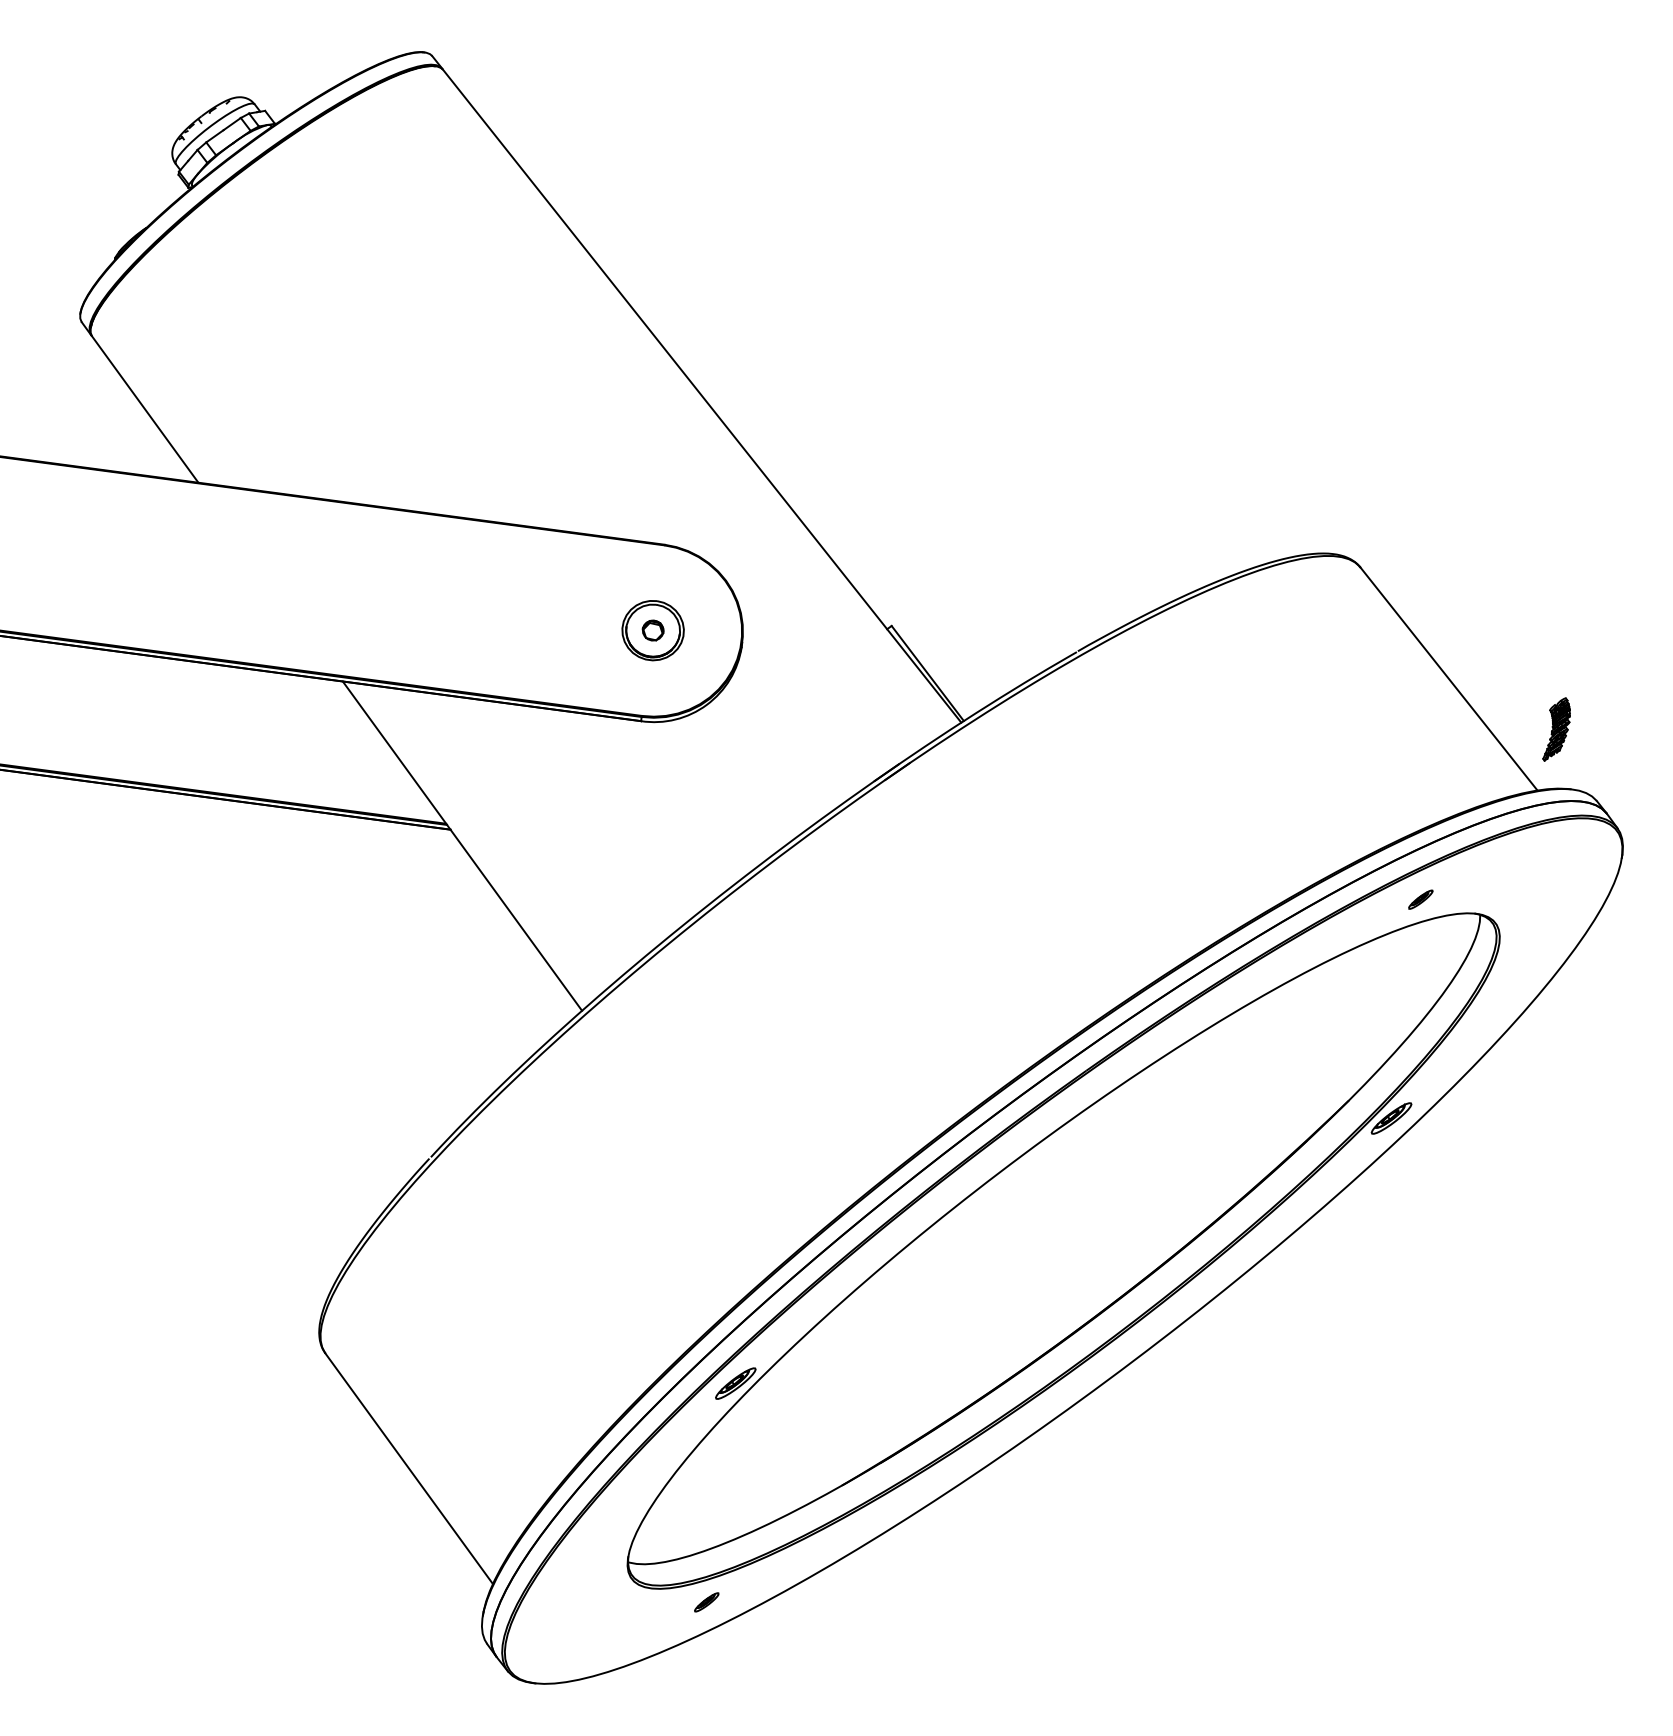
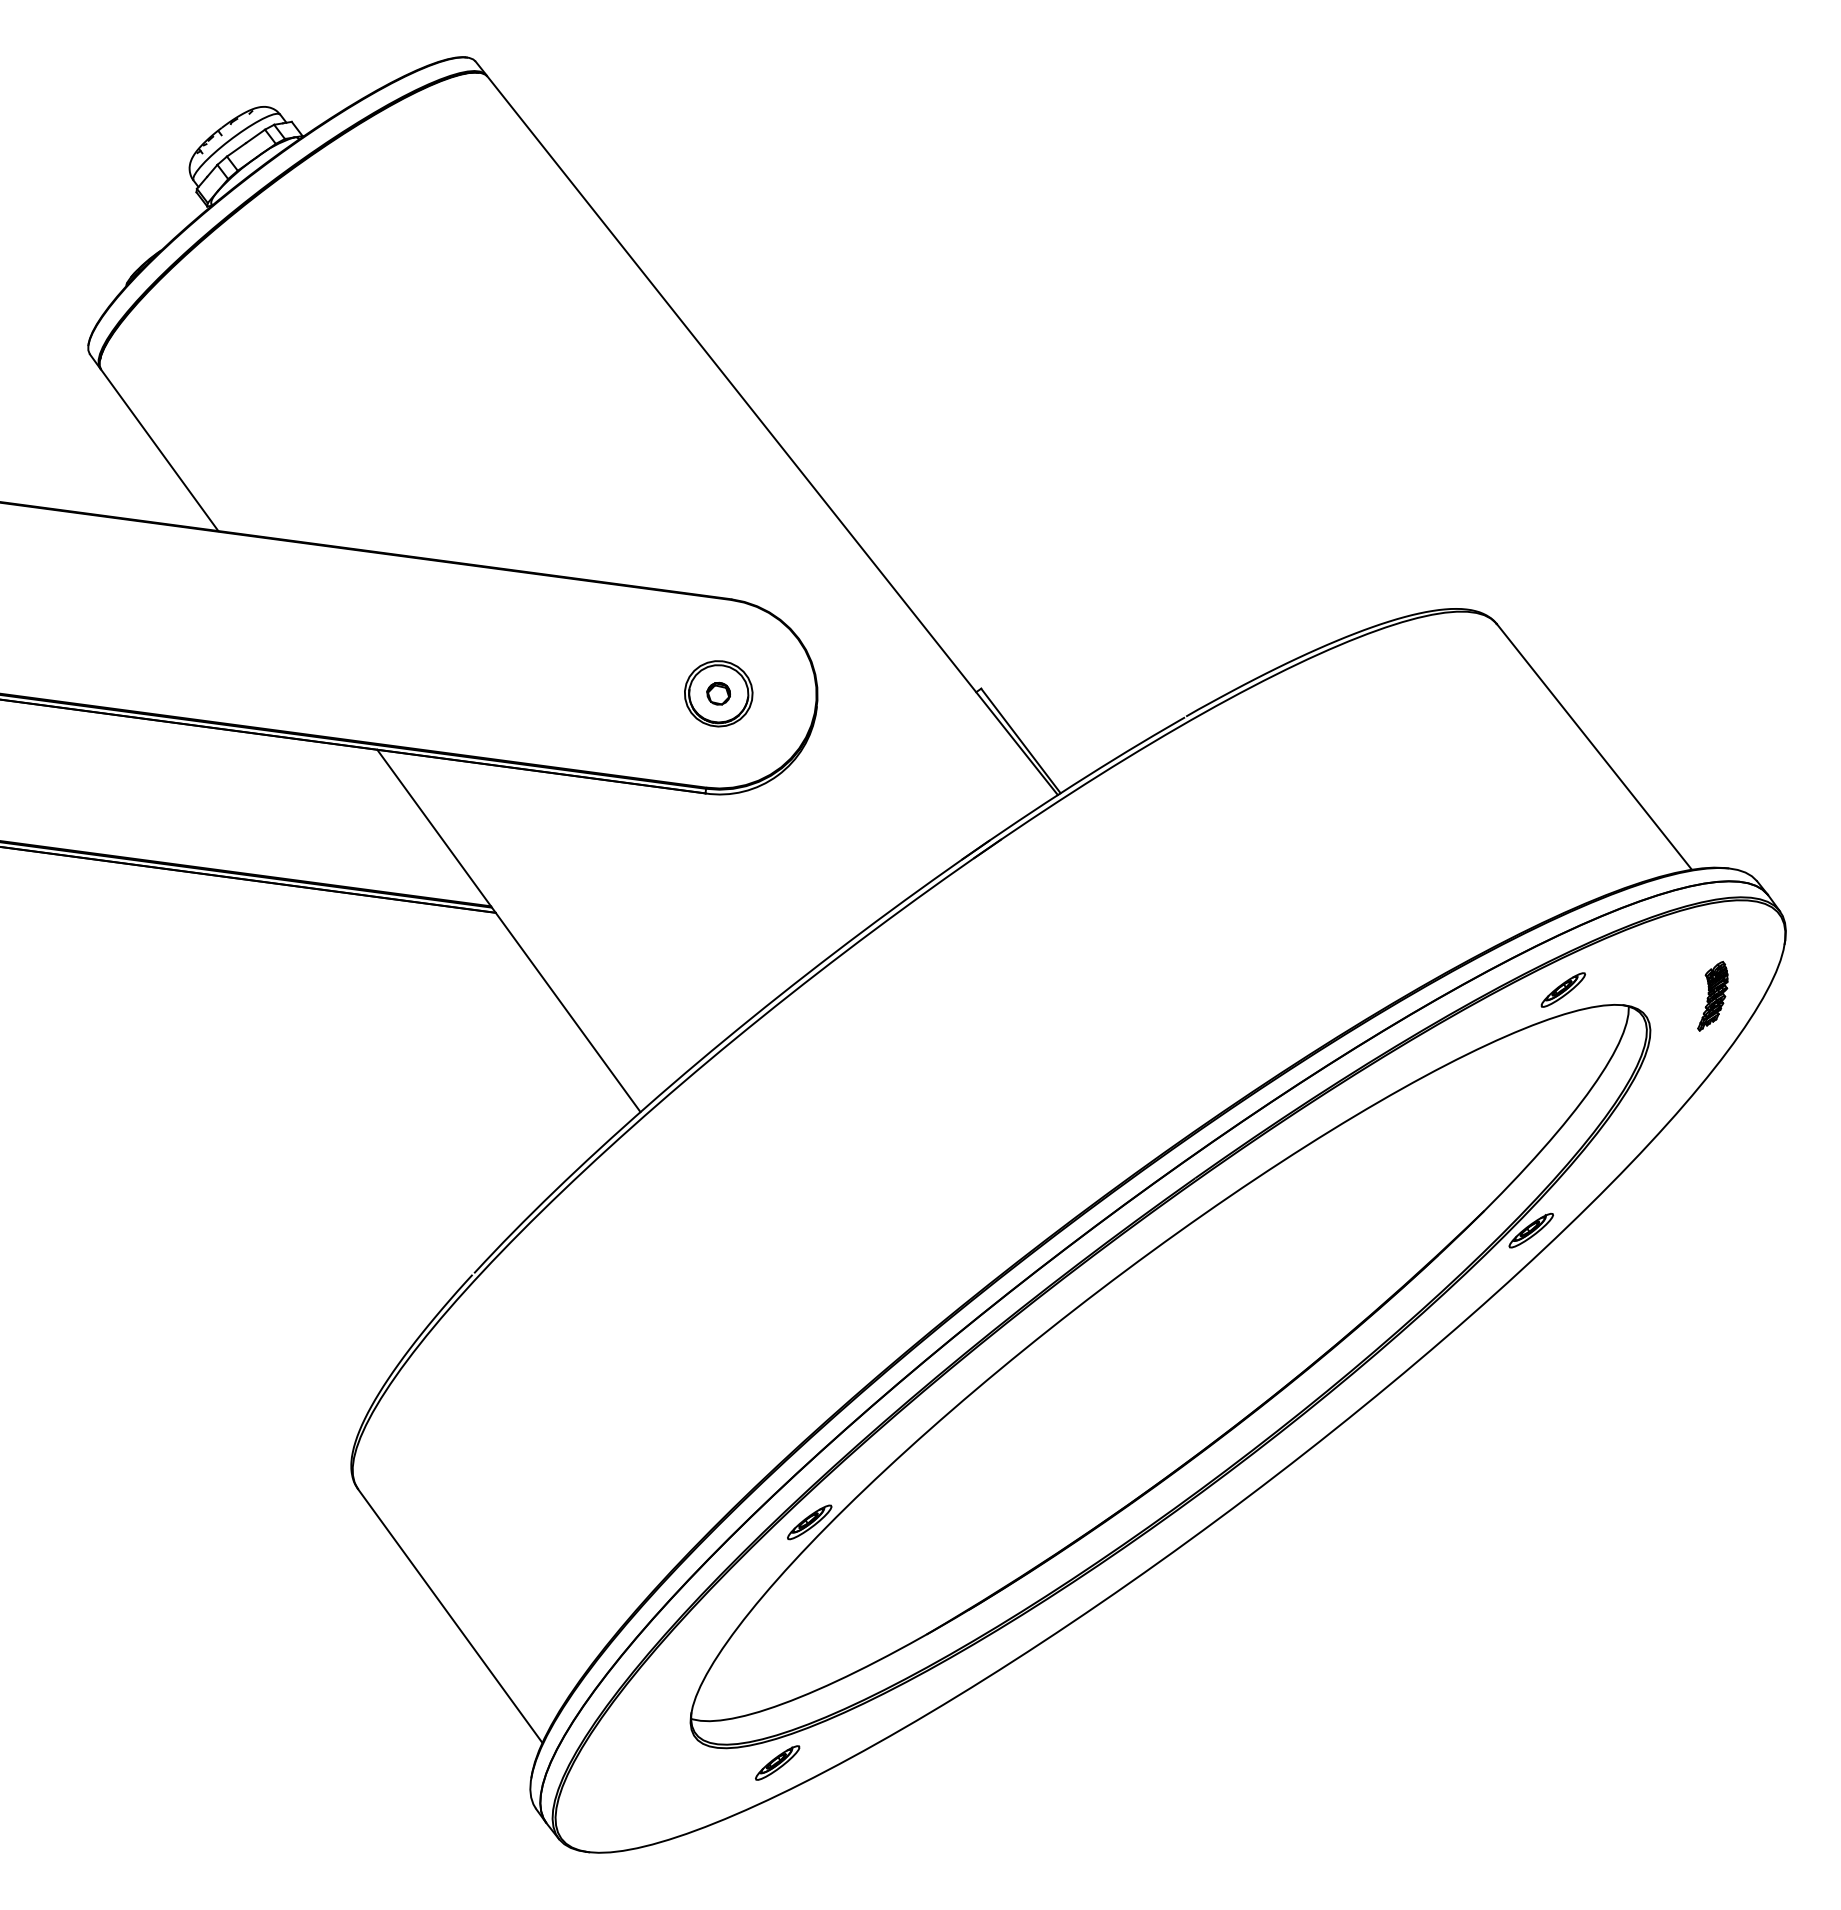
part: (1556, 729) -> (1712, 996), moved
part: (1420, 899) -> (1563, 989), size x1.67
part: (706, 1602) -> (777, 1763), size x1.67

